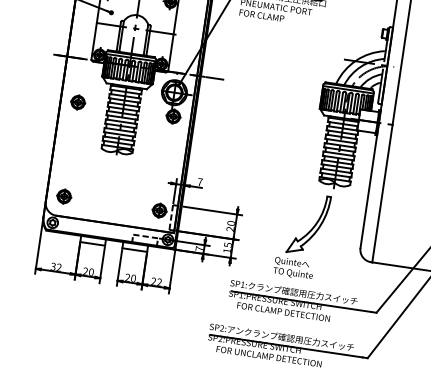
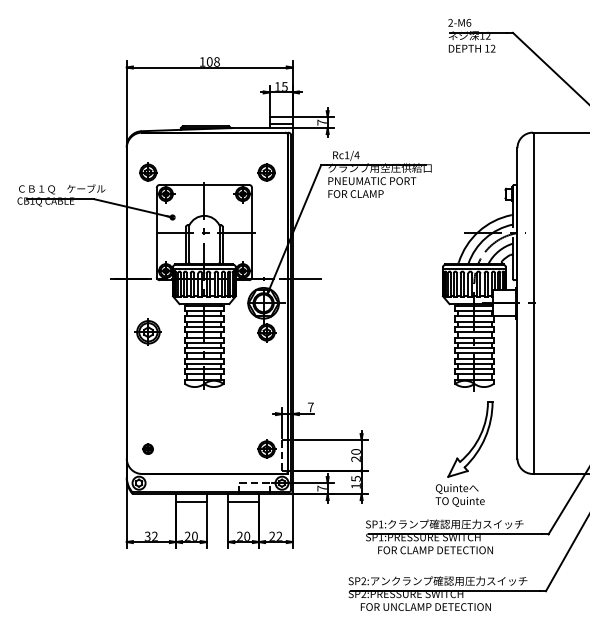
part: (77, 102) -> (147, 332), size x1.4
part: (63, 195) -> (147, 448), size x0.6
part: (302, 235) -> (464, 453), moved

